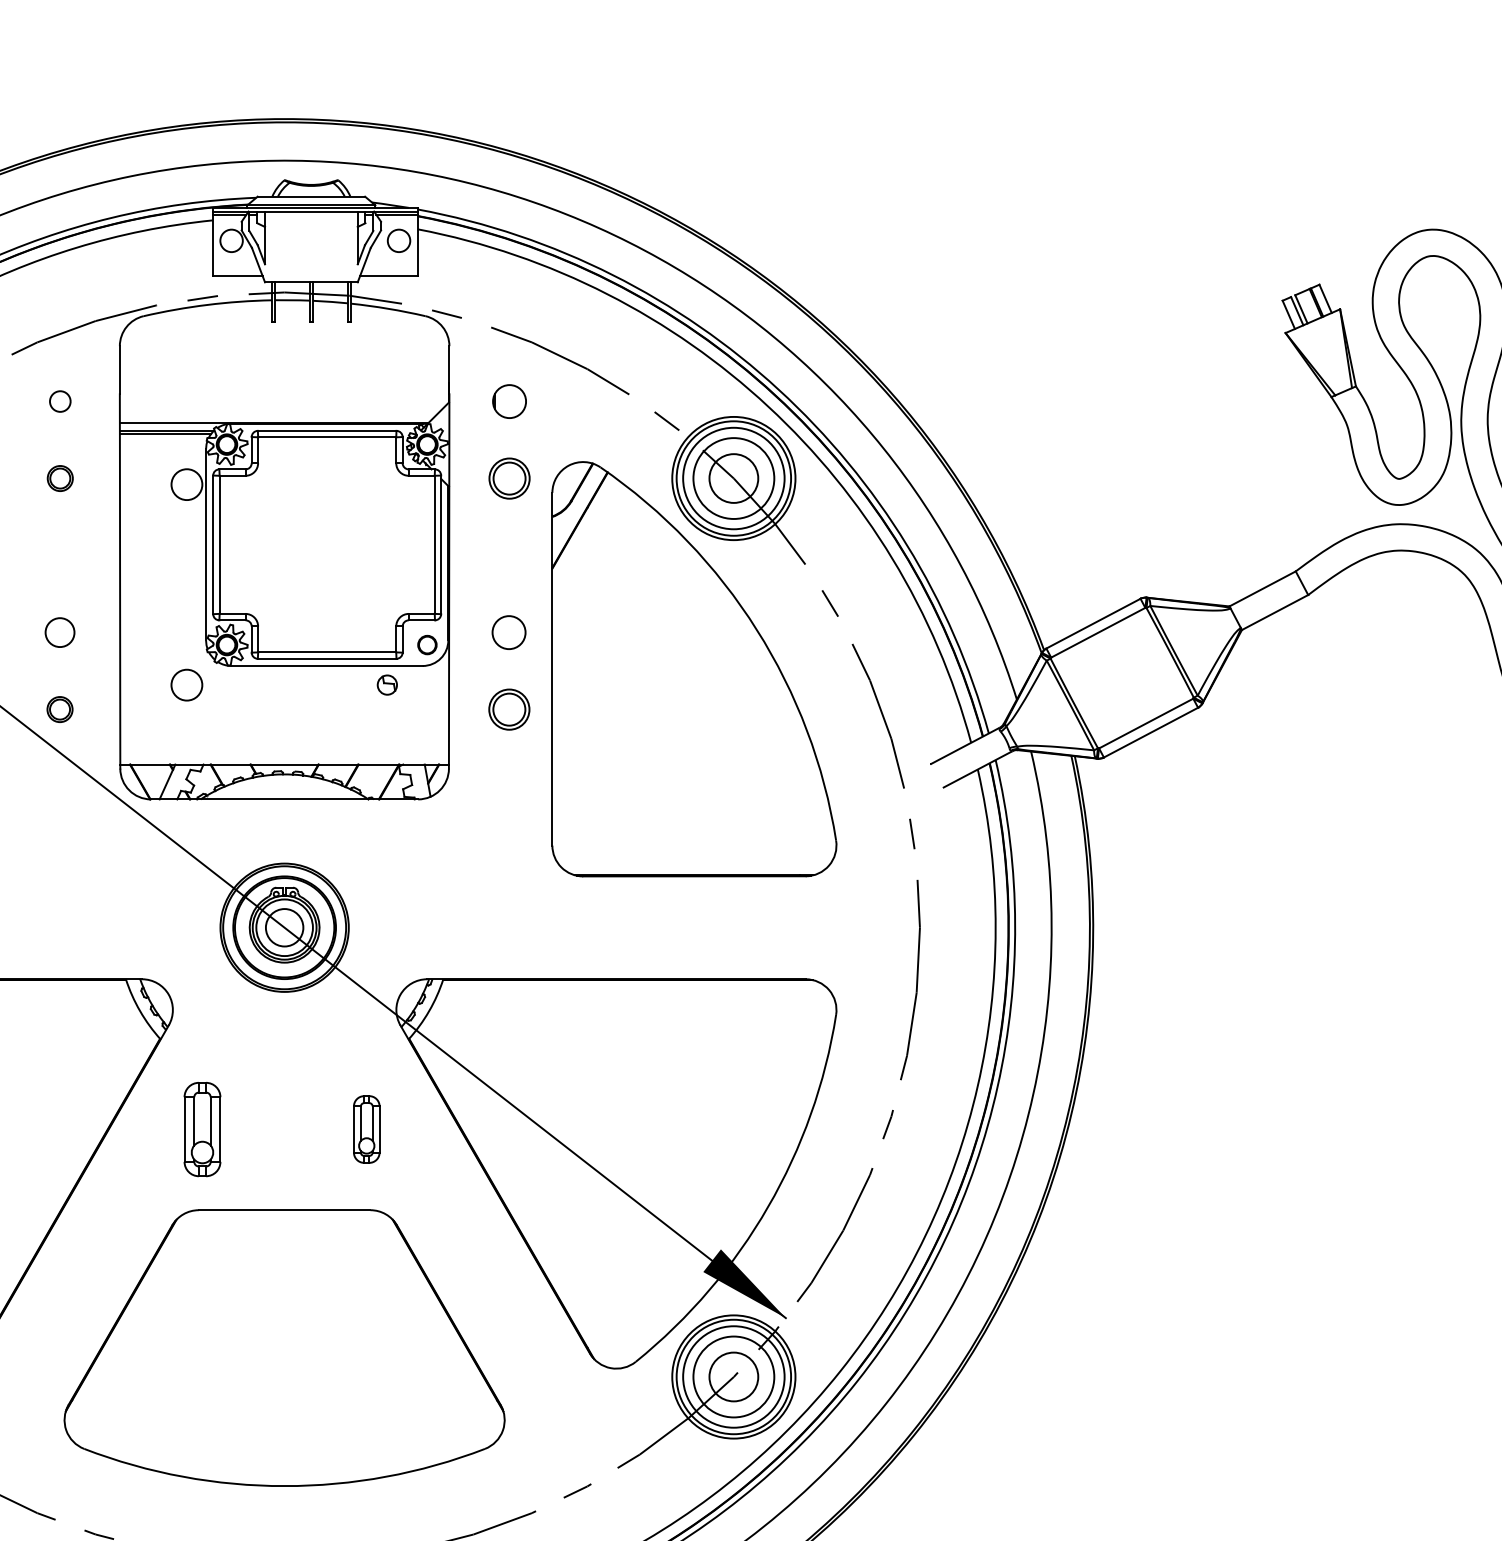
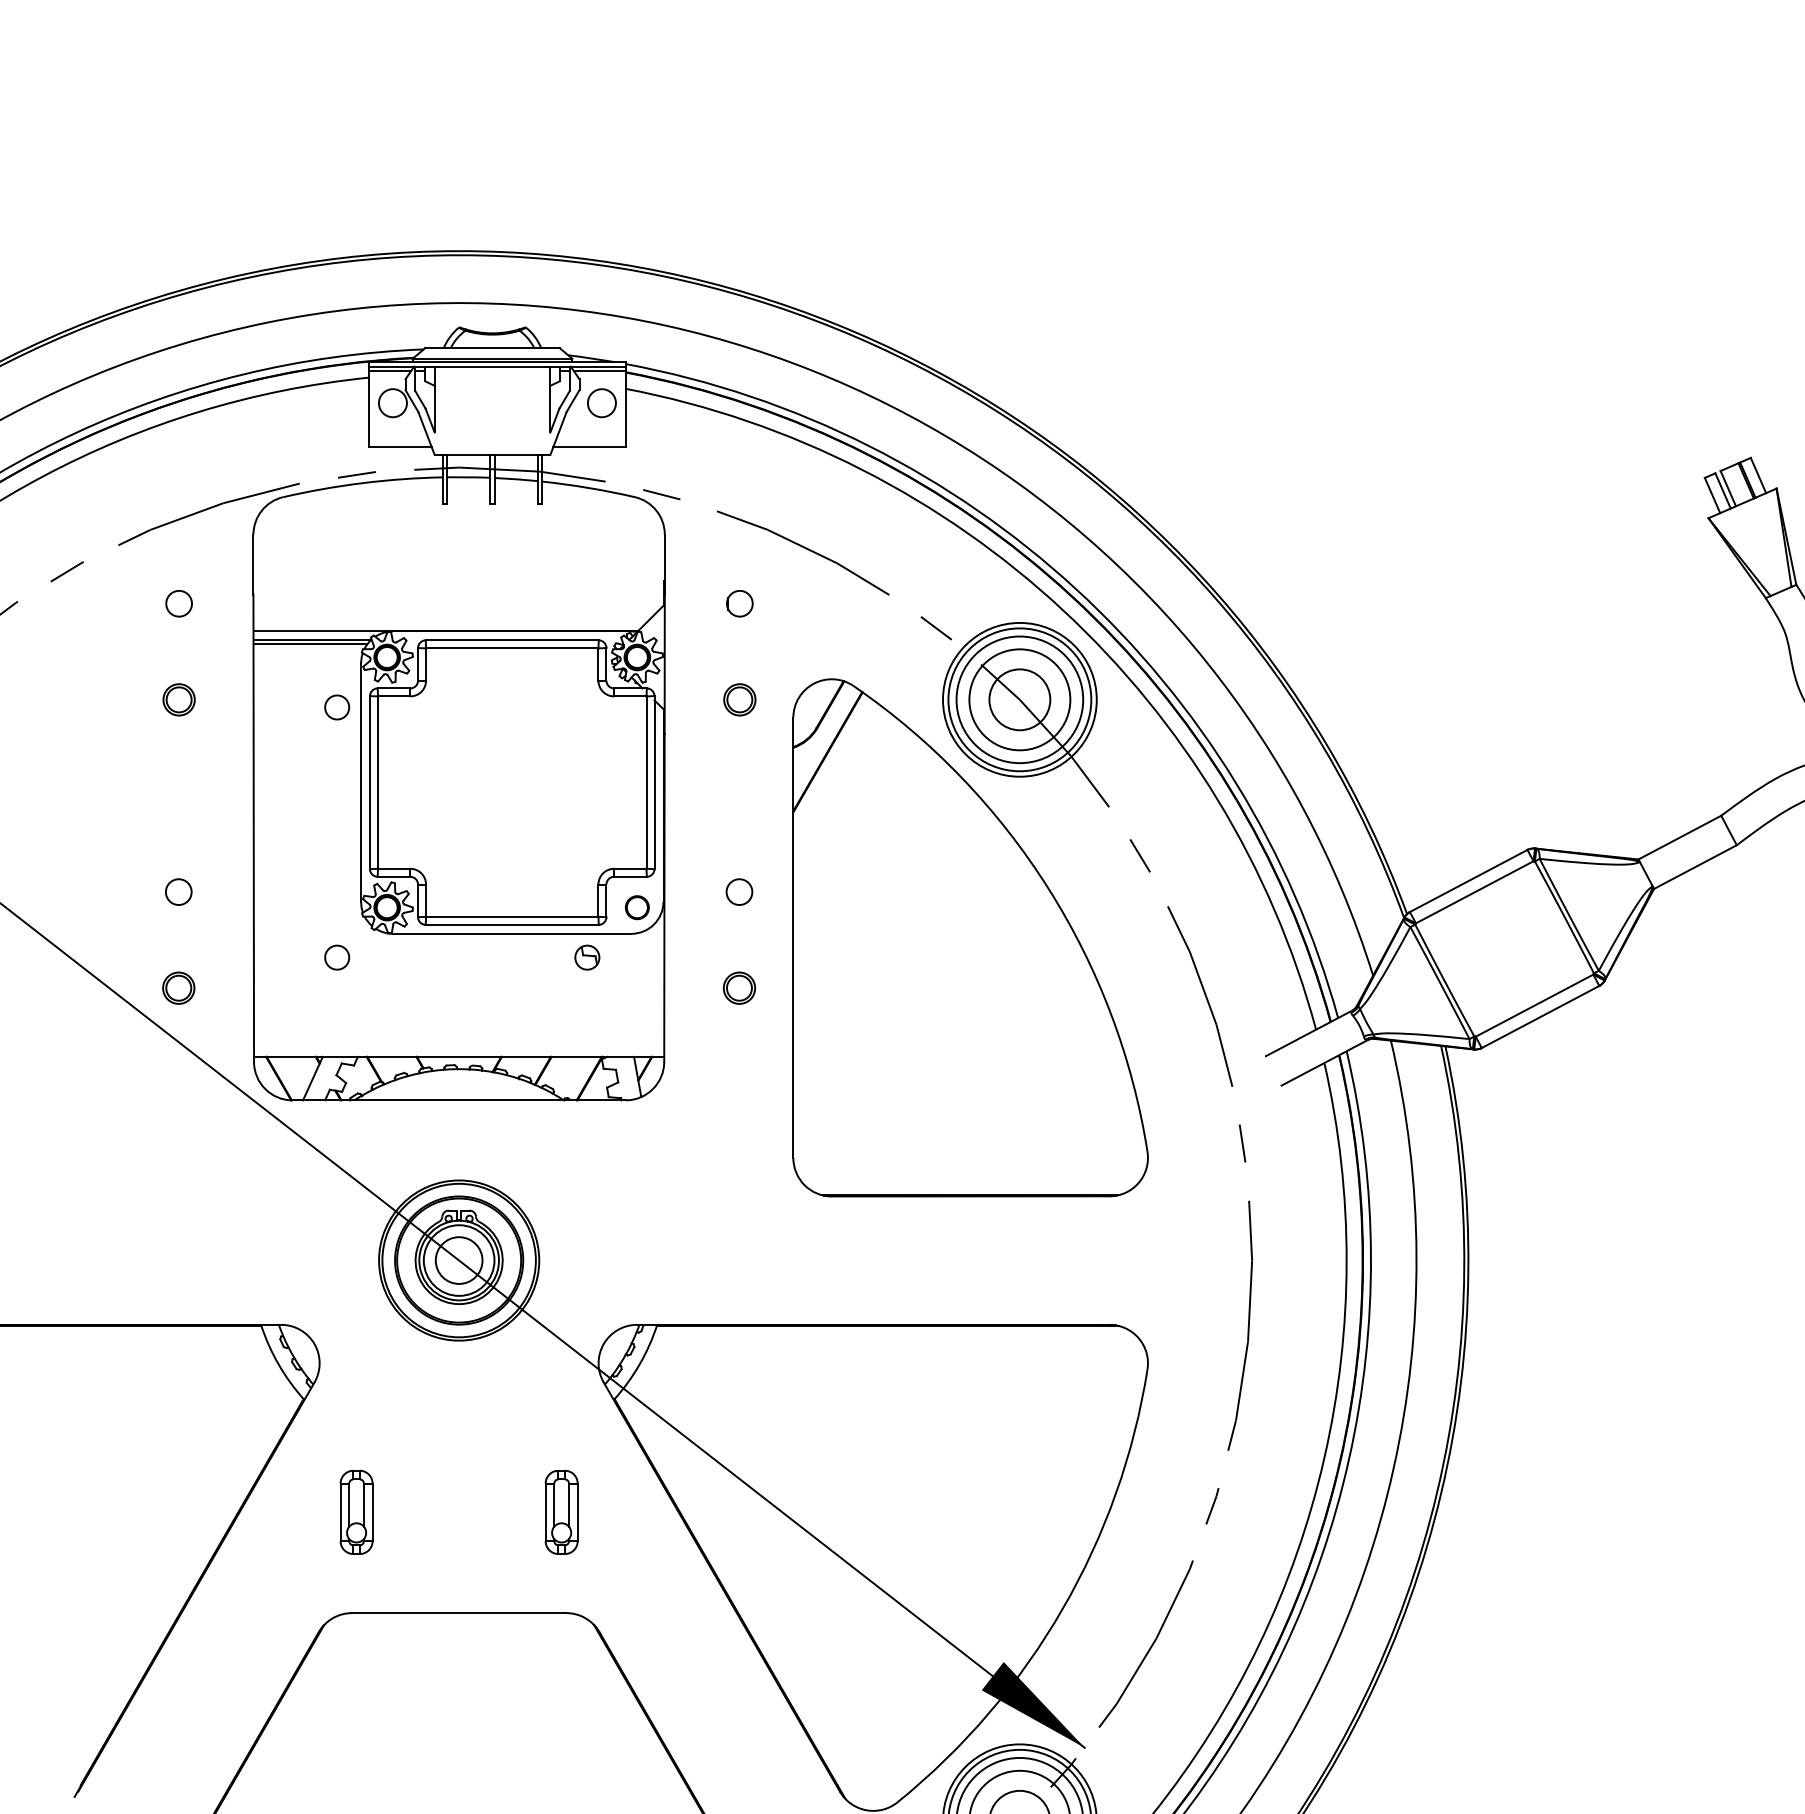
circle: (509, 401) -> (739, 603), size x0.62
part: (509, 478) -> (739, 699), size x0.62
circle: (186, 484) -> (336, 707), size x0.62
circle: (59, 632) -> (178, 892), size x0.71
circle: (509, 632) -> (739, 892), size x0.62
circle: (186, 684) -> (336, 956), size x0.62
part: (508, 709) -> (738, 988), size x0.62
part: (202, 1129) -> (356, 1512), size x0.71

